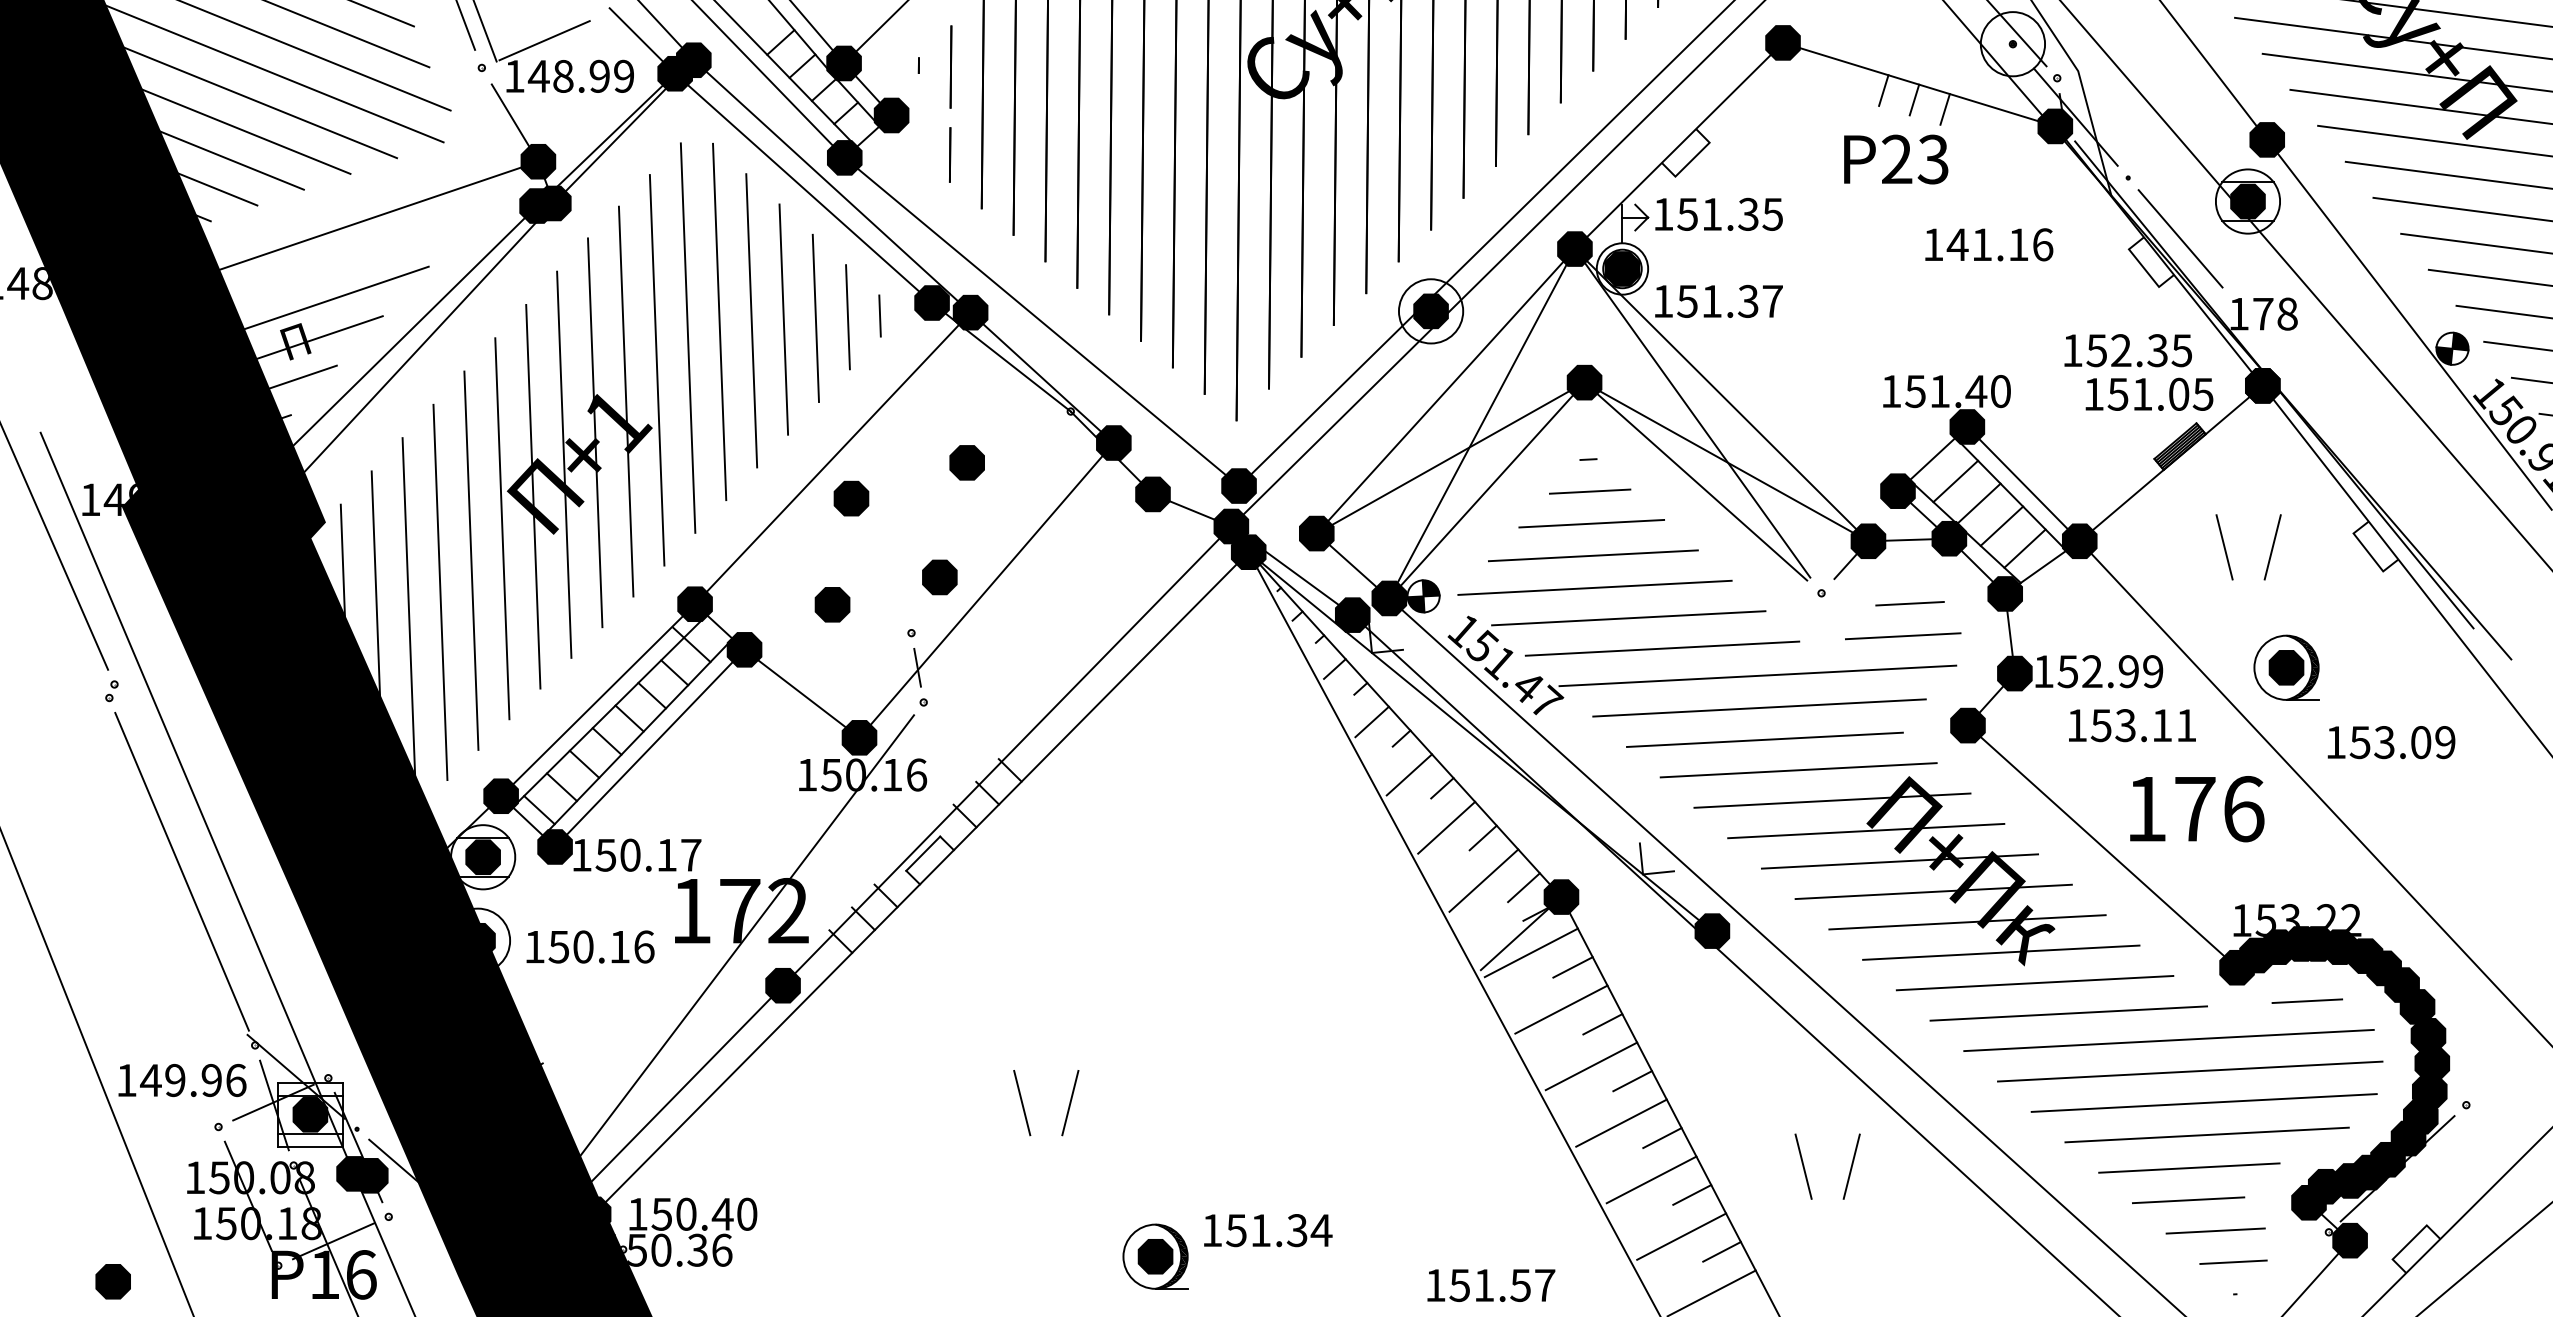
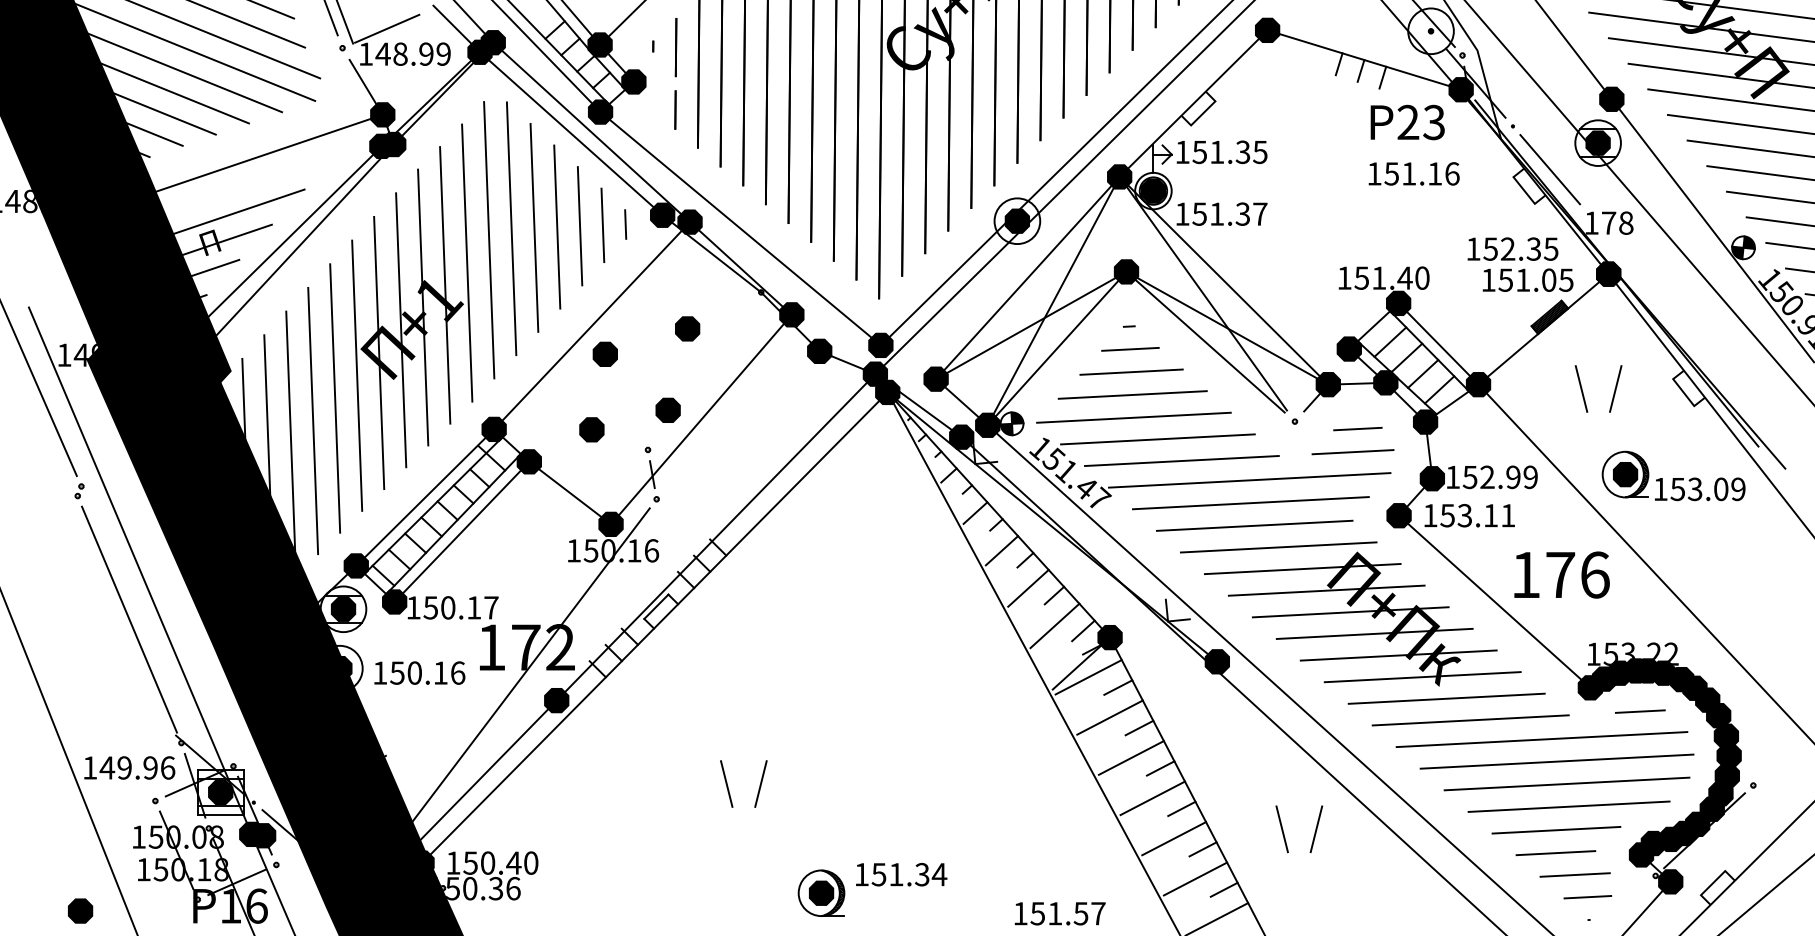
text: (1896, 159) -> (1407, 122), moved
text: (1957, 244) -> (1391, 173), 141.16 -> 151.16
text: (2132, 725) -> (1469, 515), moved
text: (2391, 742) -> (1700, 489), moved

